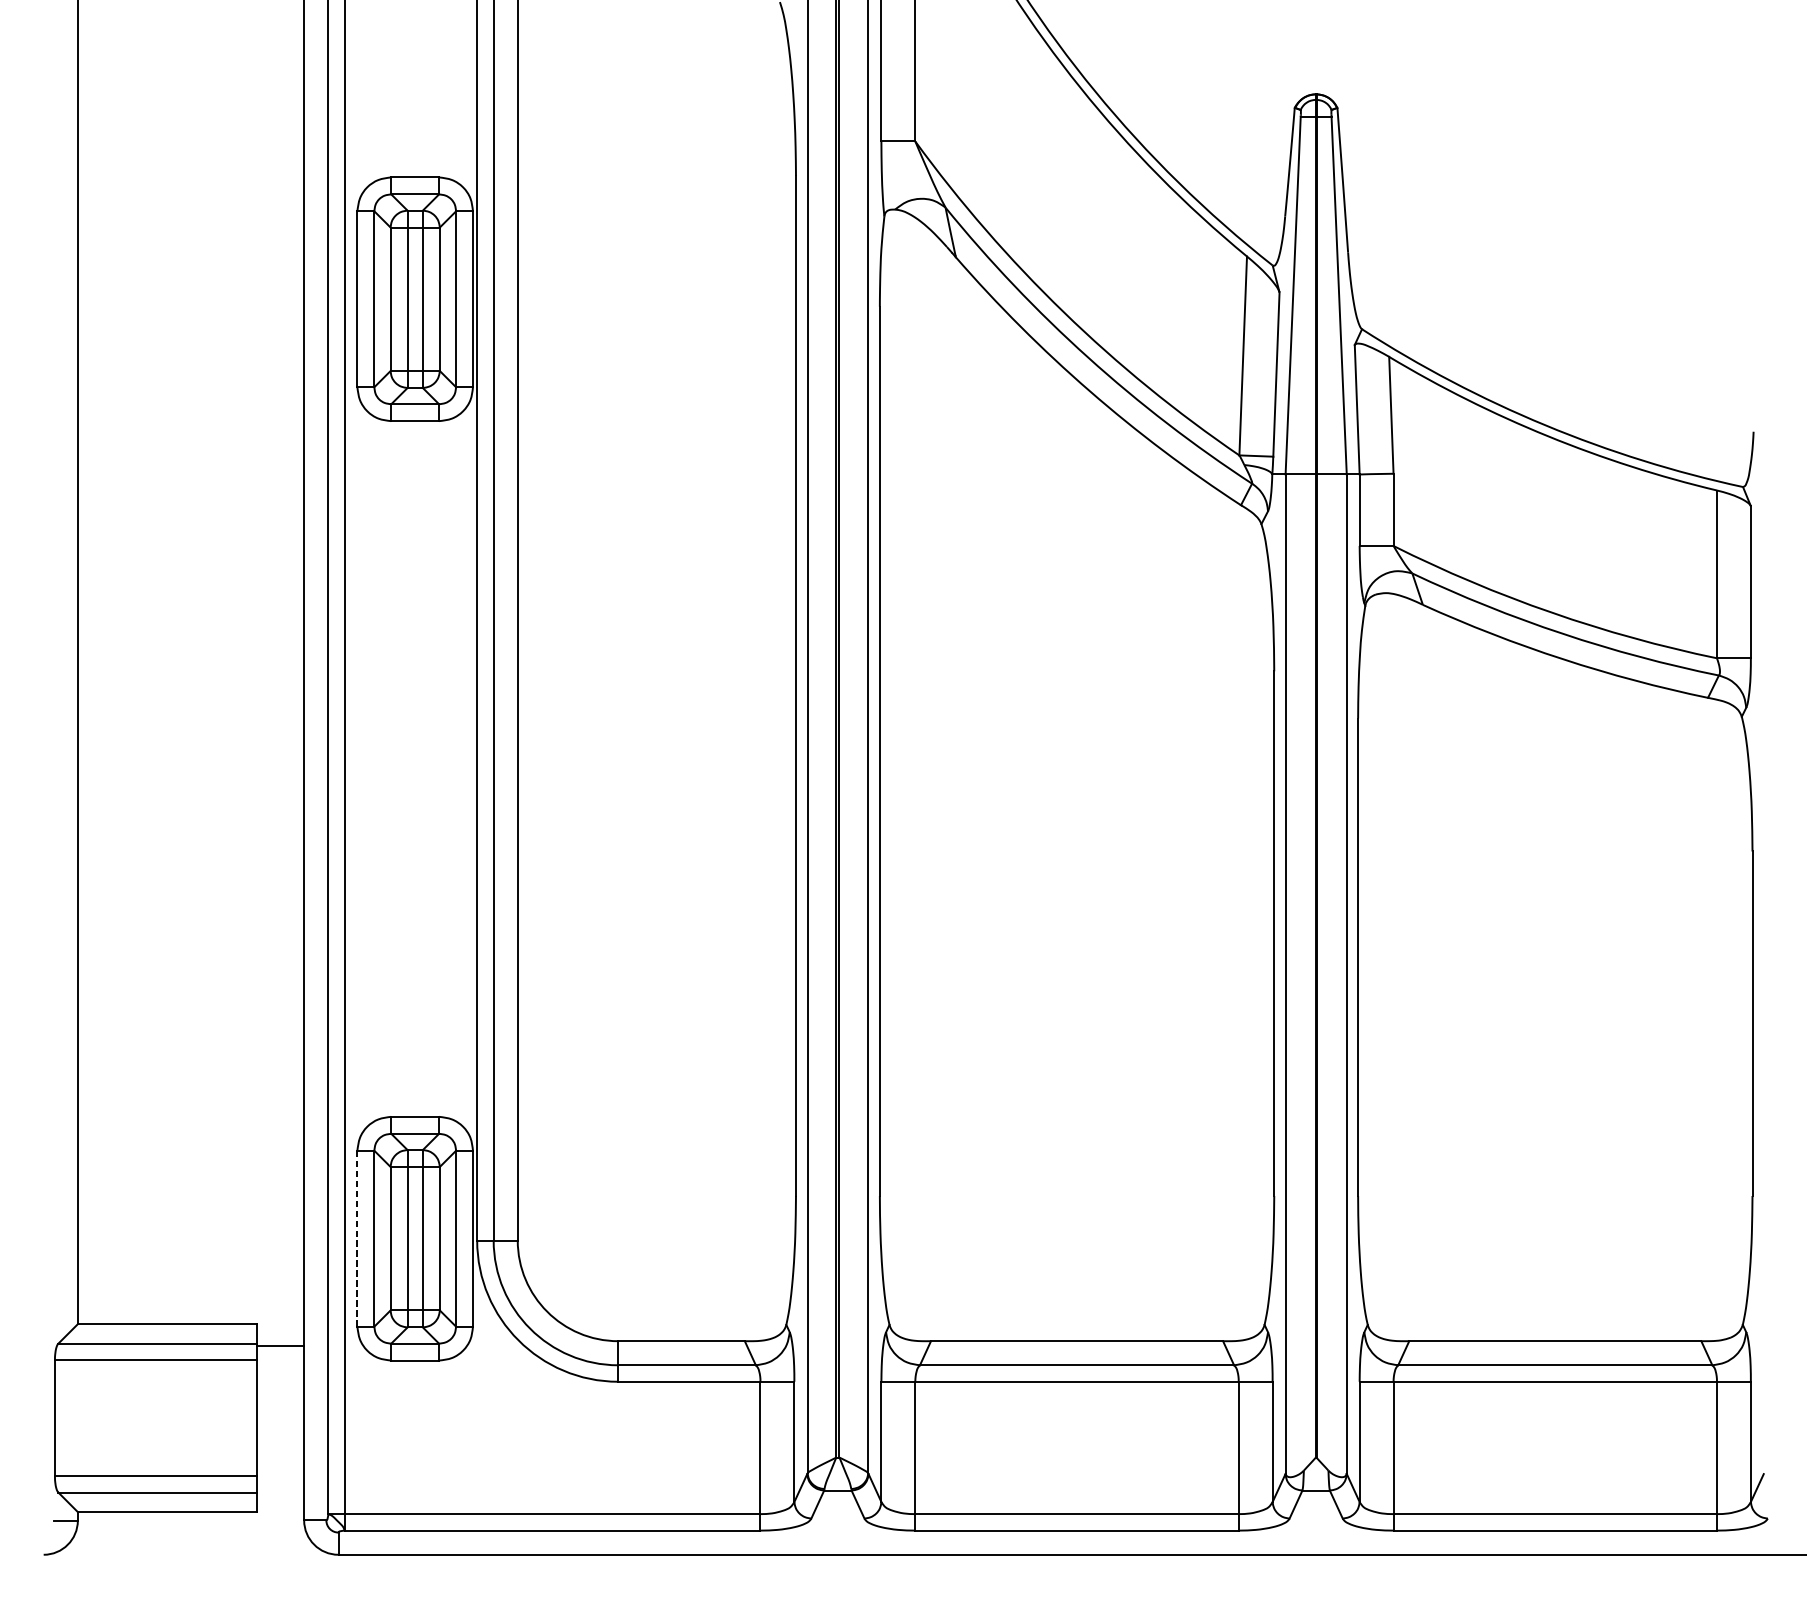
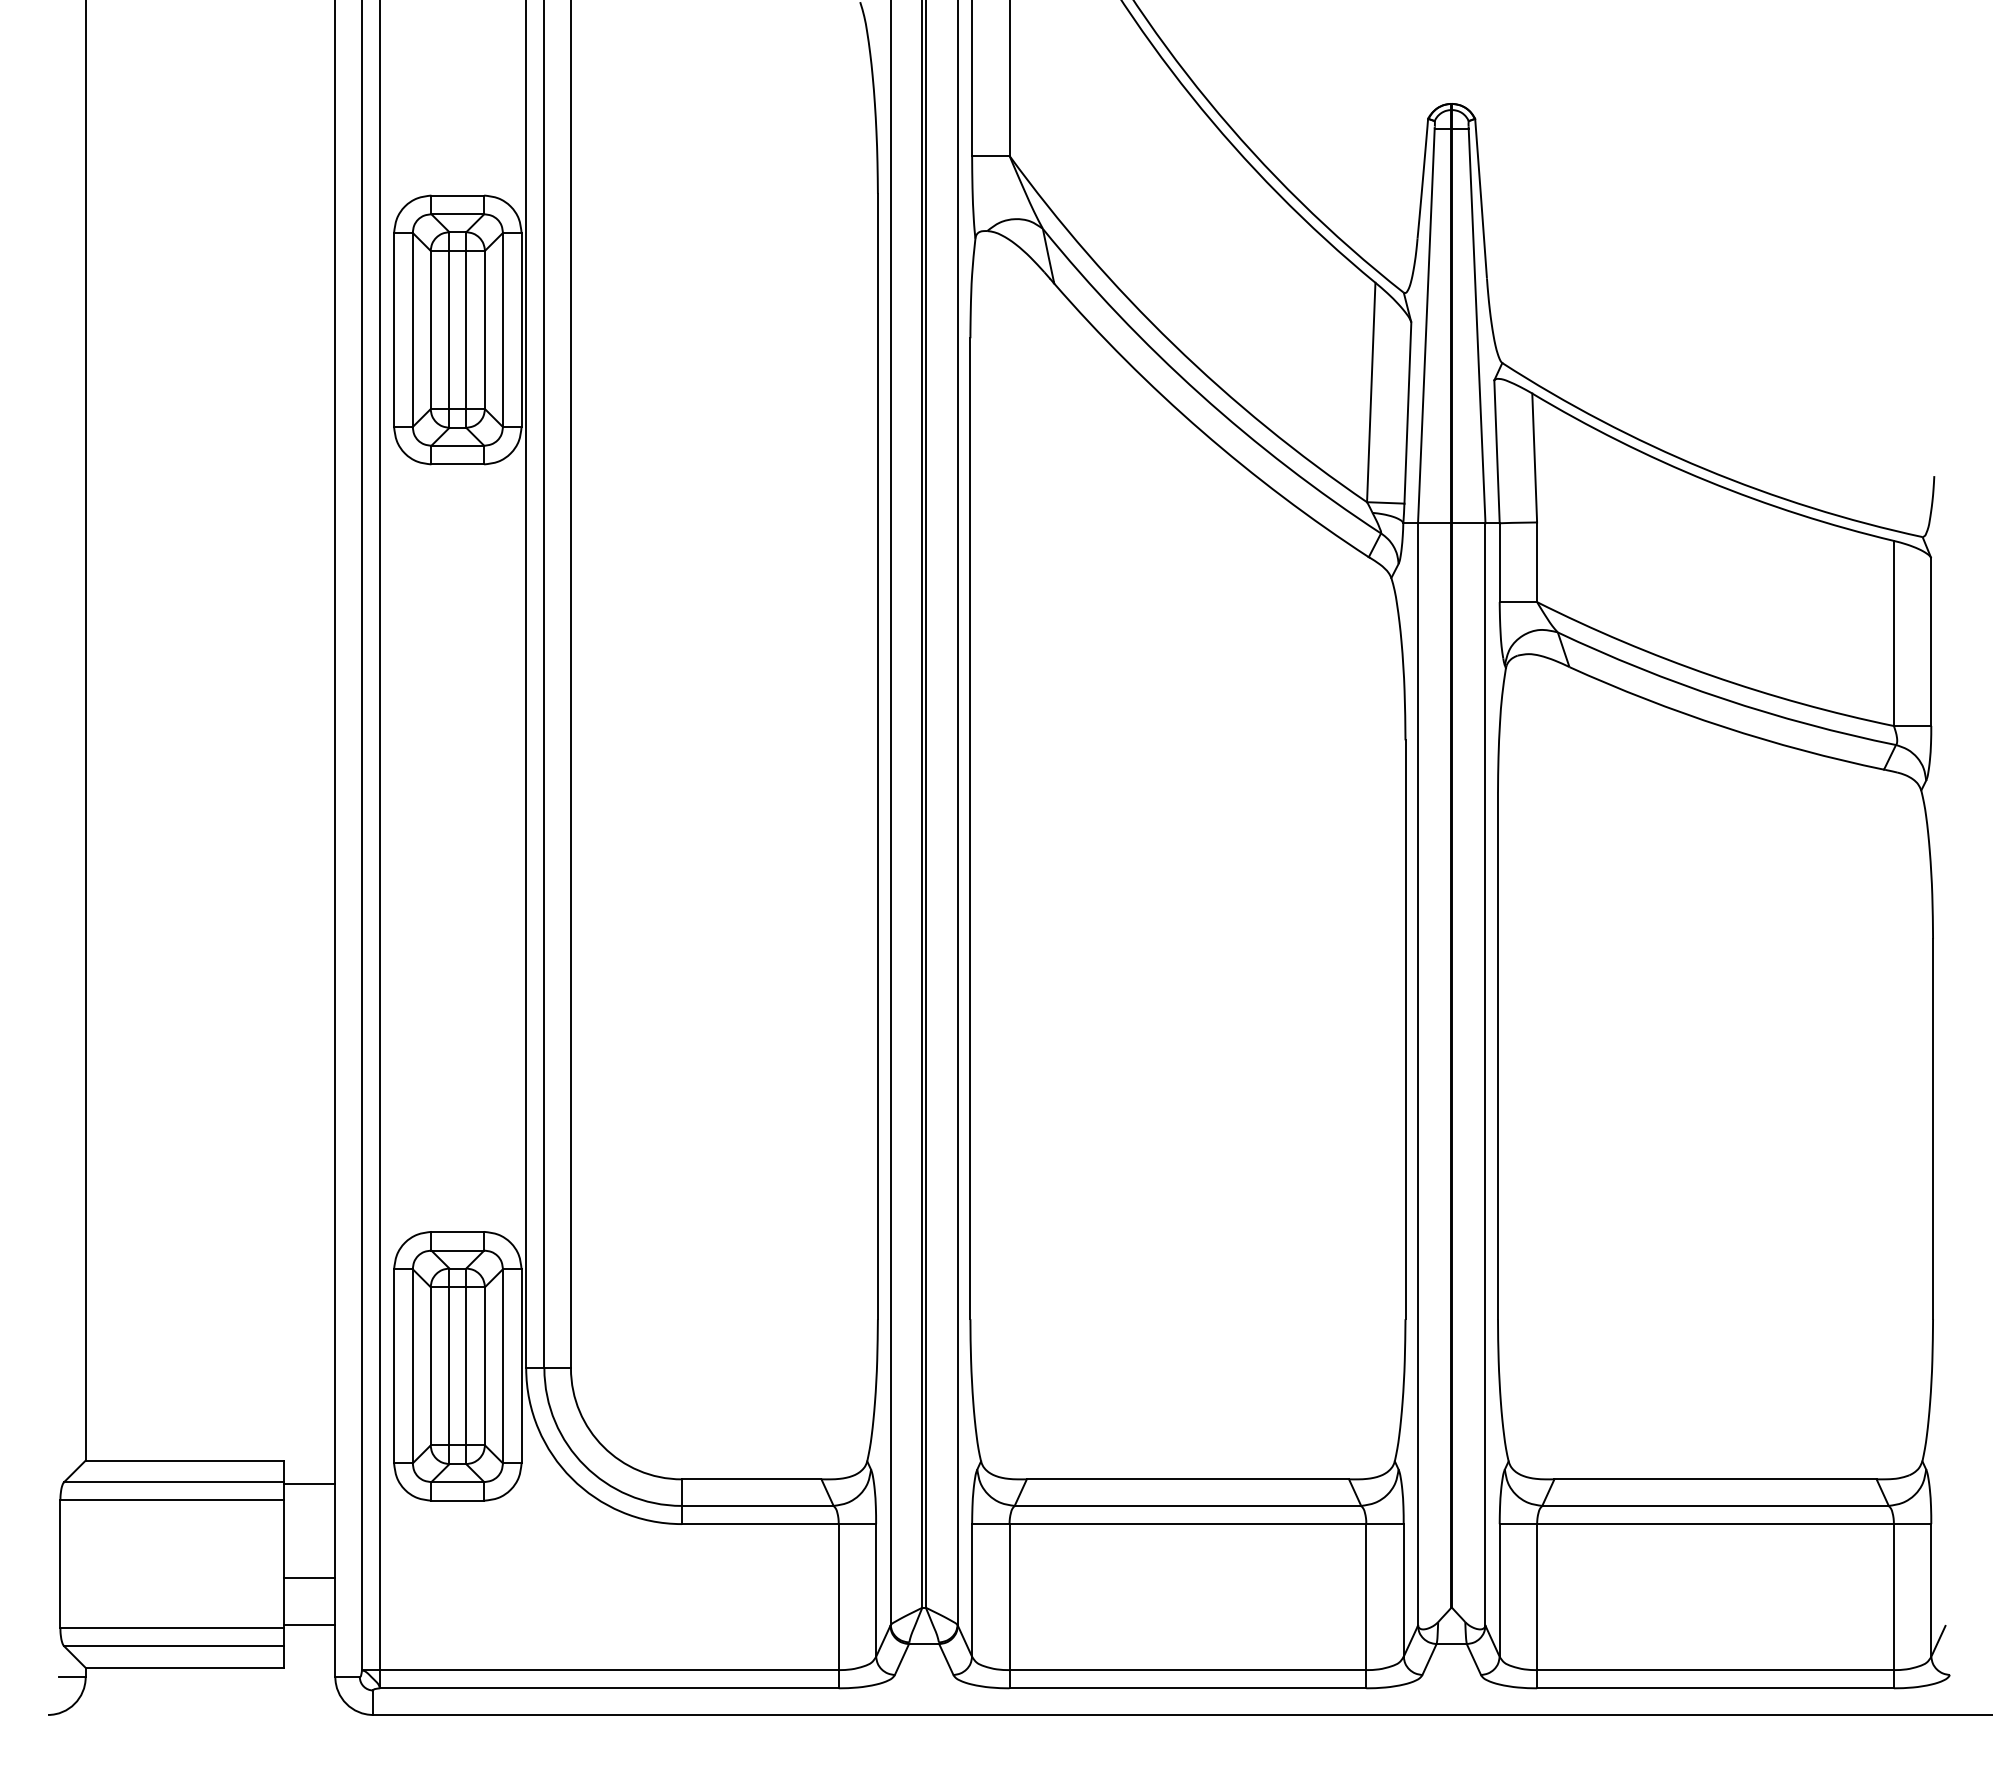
line: (357, 1238) -> (394, 1366), dashed -> solid
line: (280, 1431) -> (309, 1578), added
line: (280, 1473) -> (309, 1625), added

